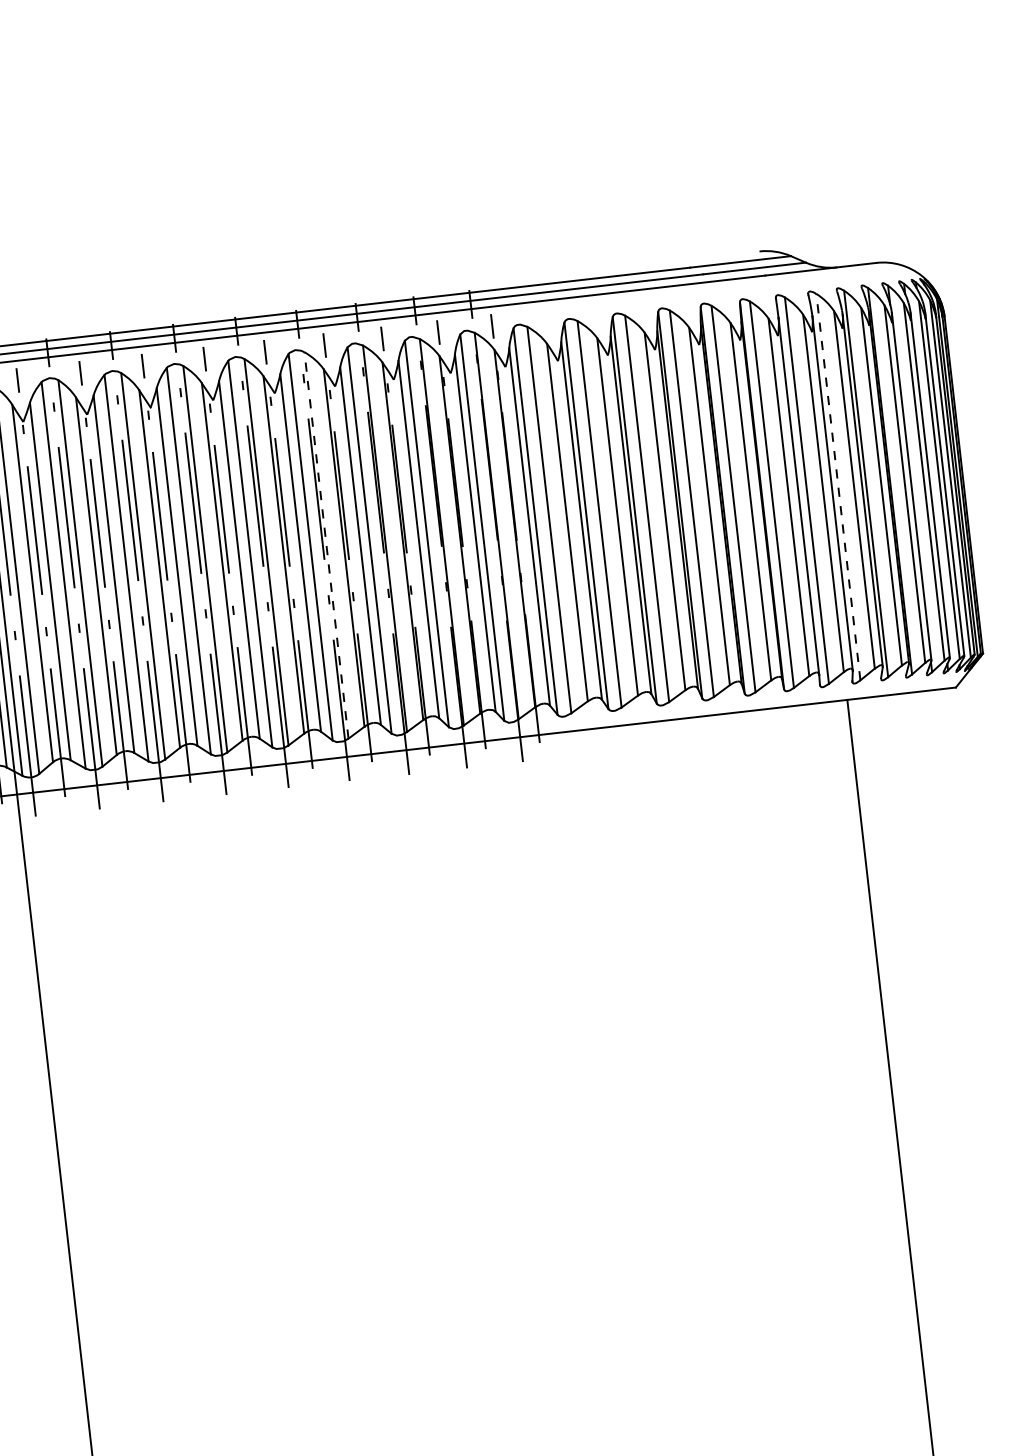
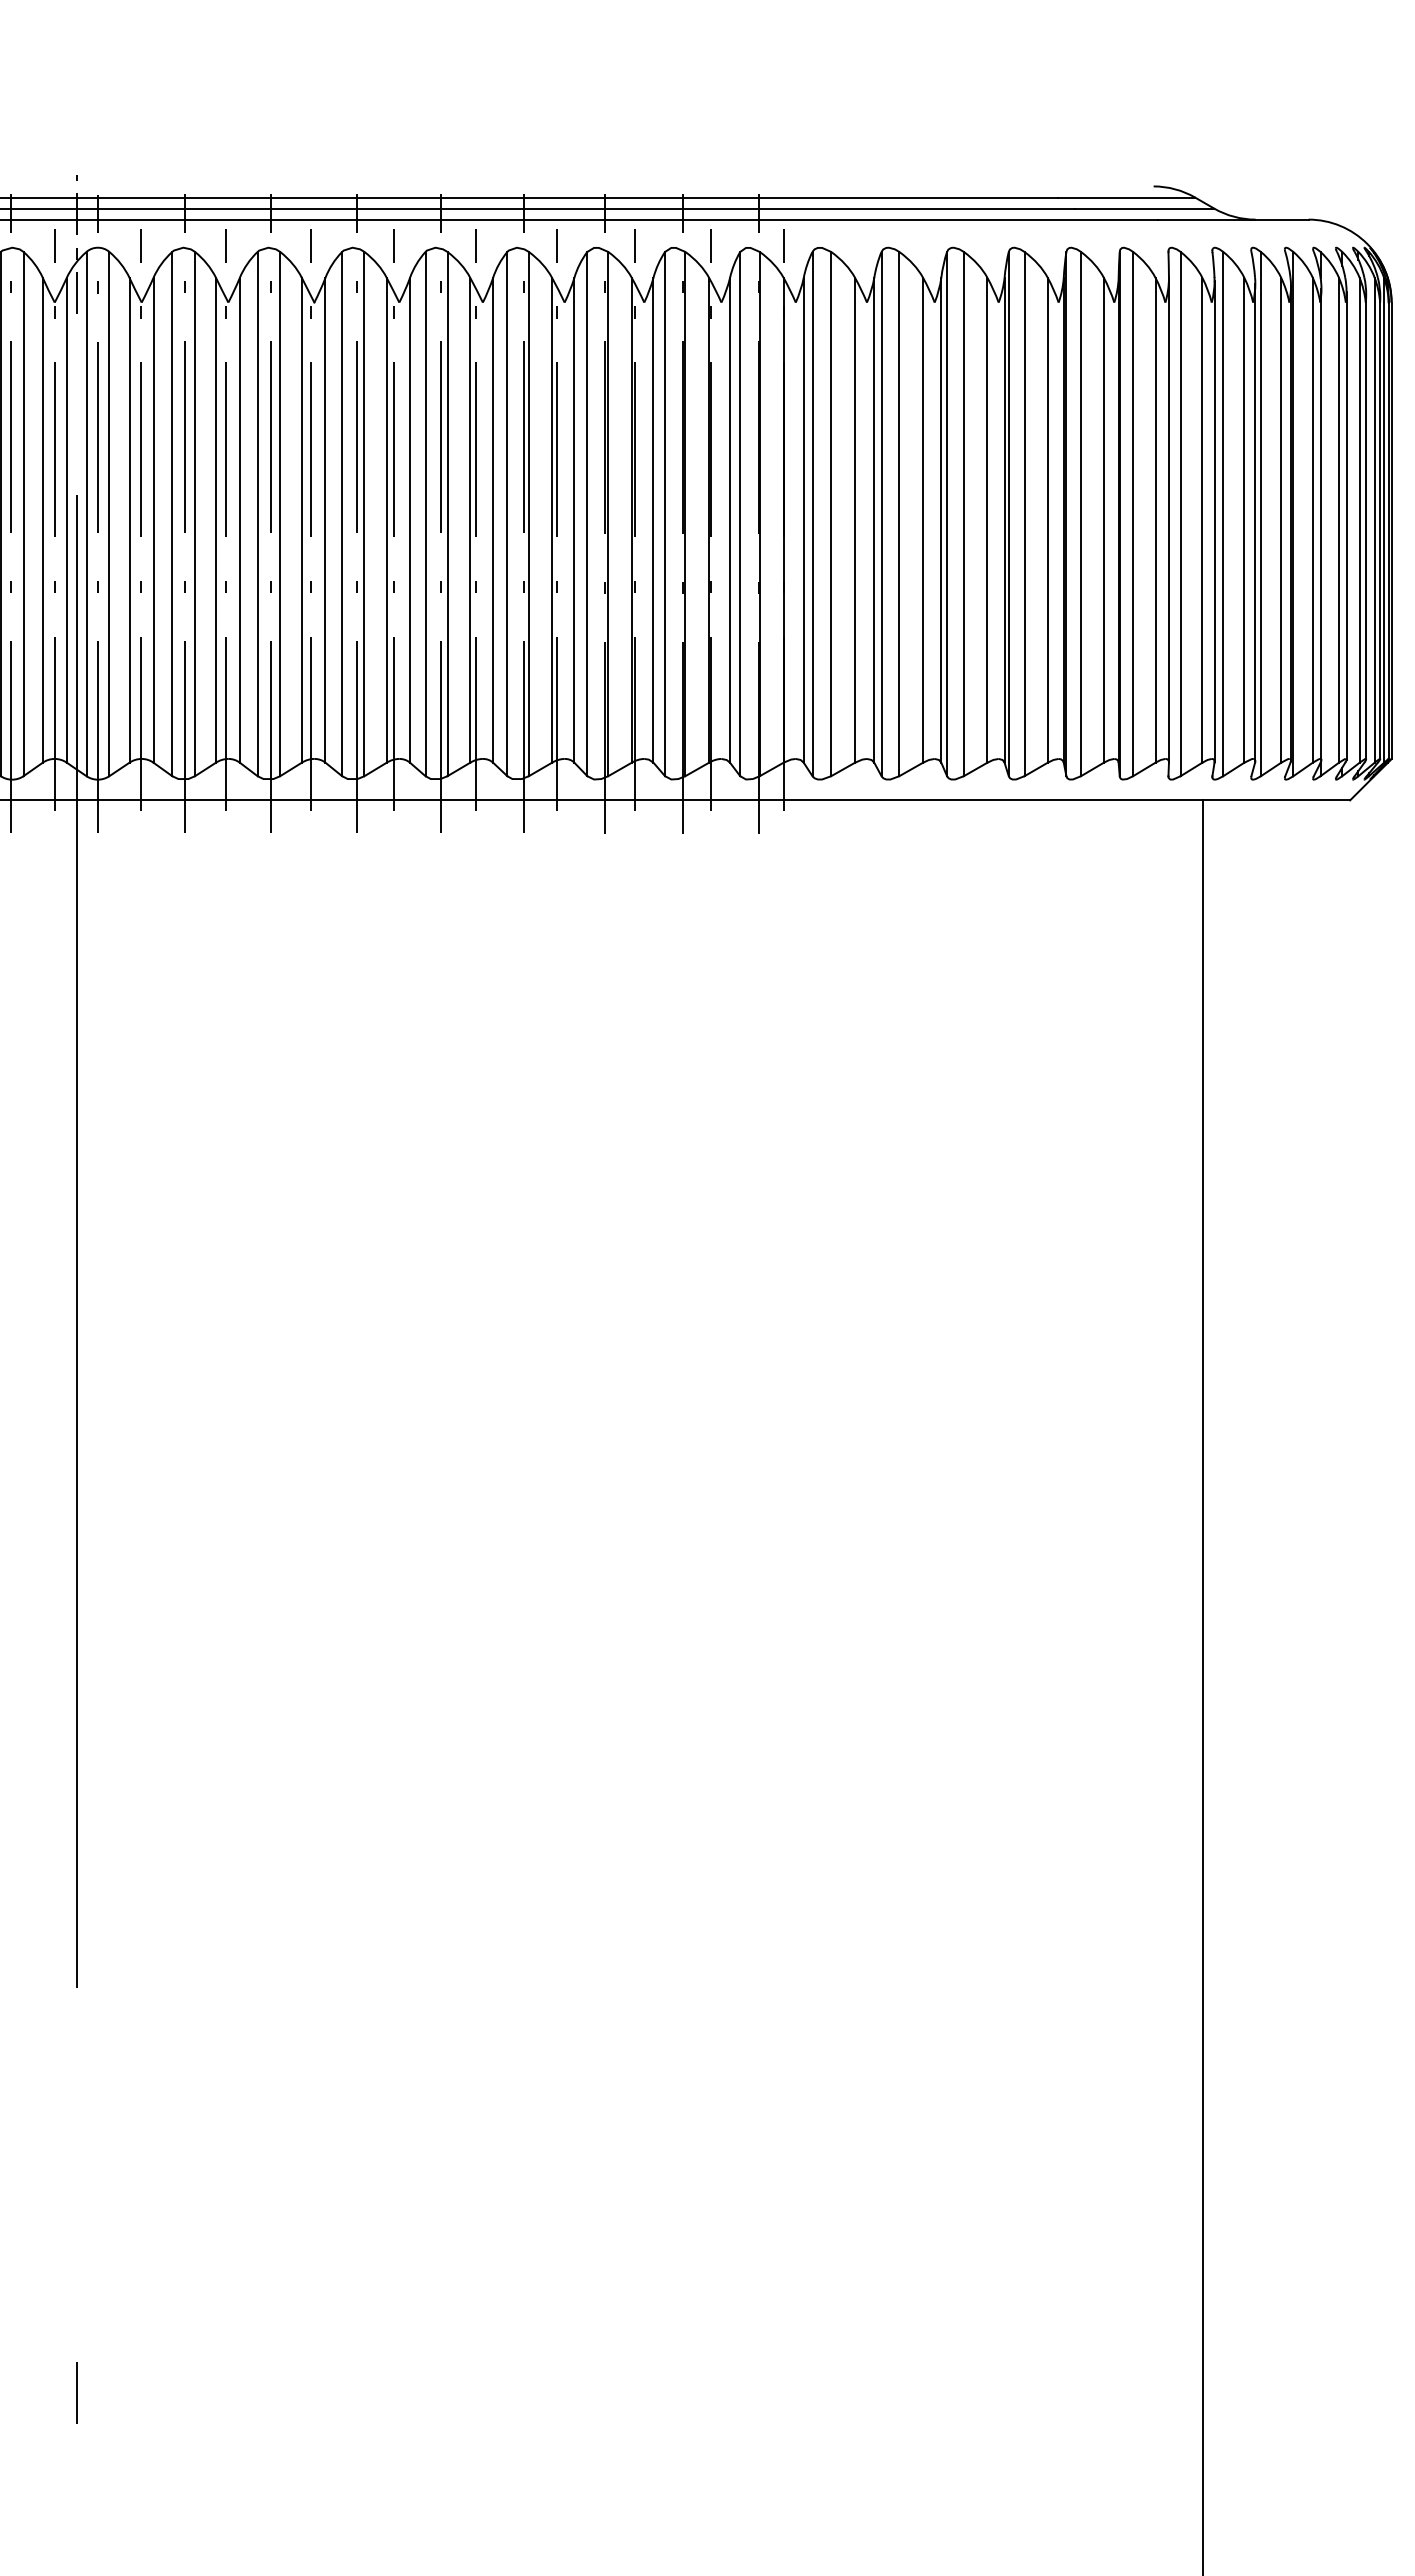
line: (838, 486) -> (1223, 513), dashed -> solid
line: (326, 545) -> (528, 513), dashed -> solid

